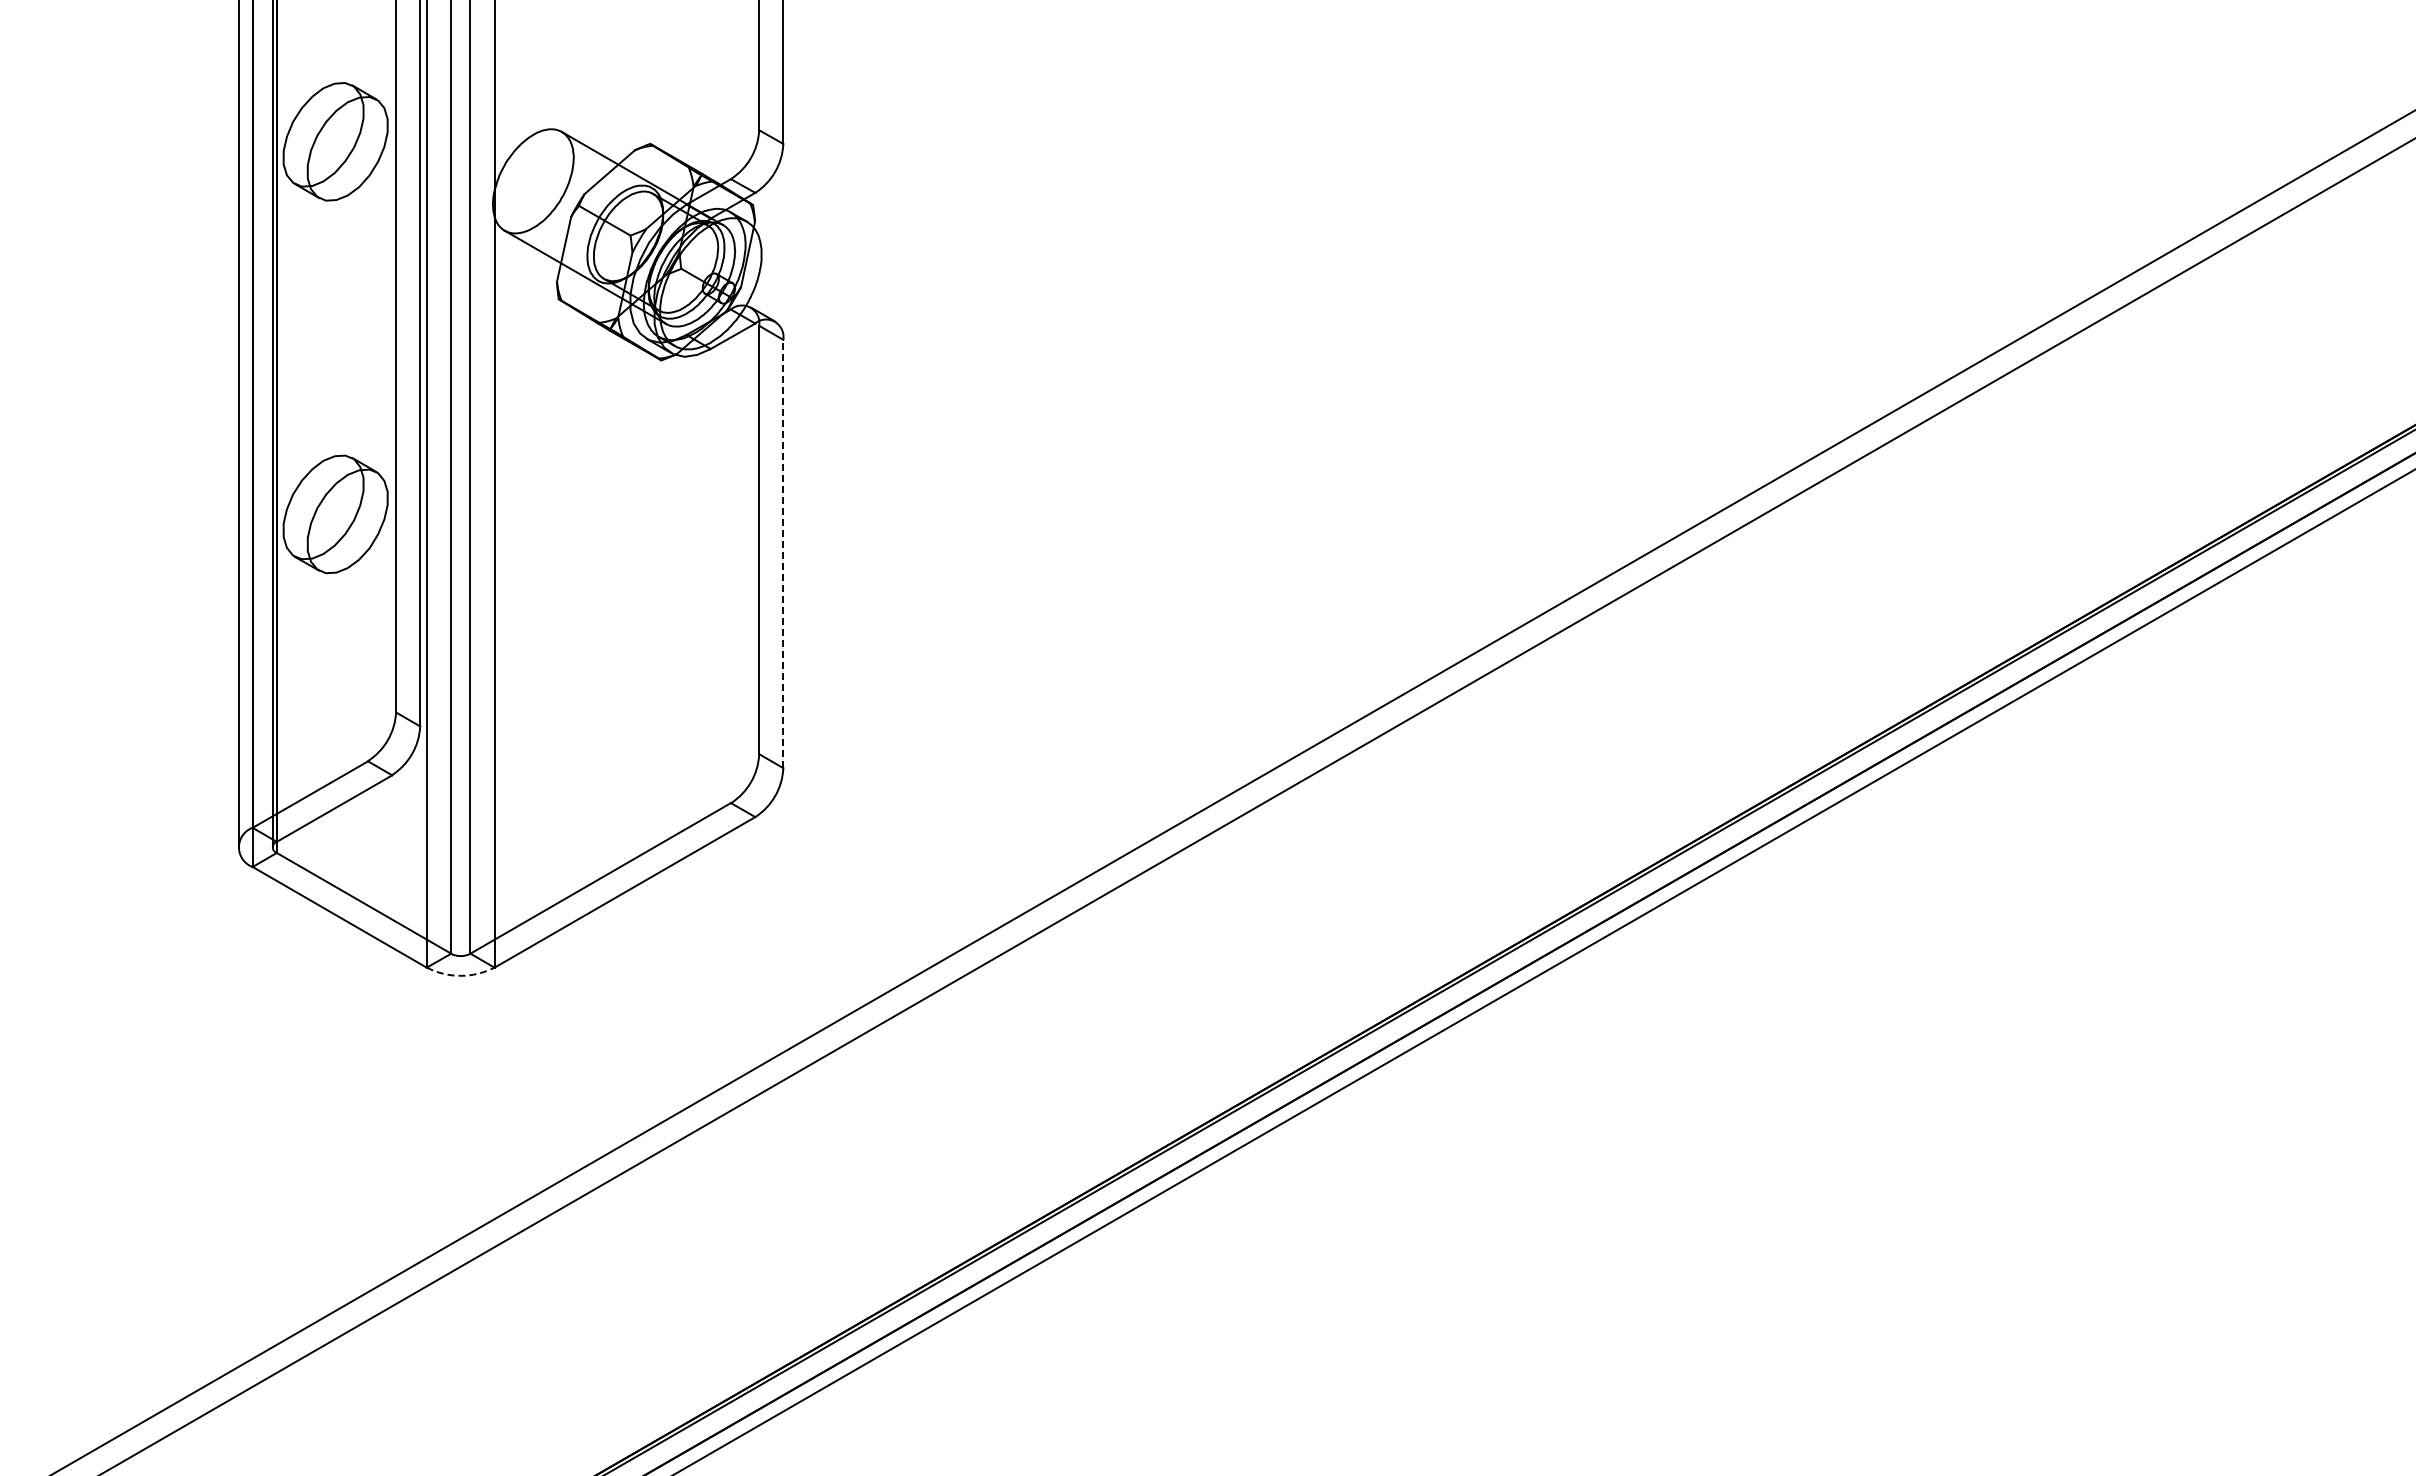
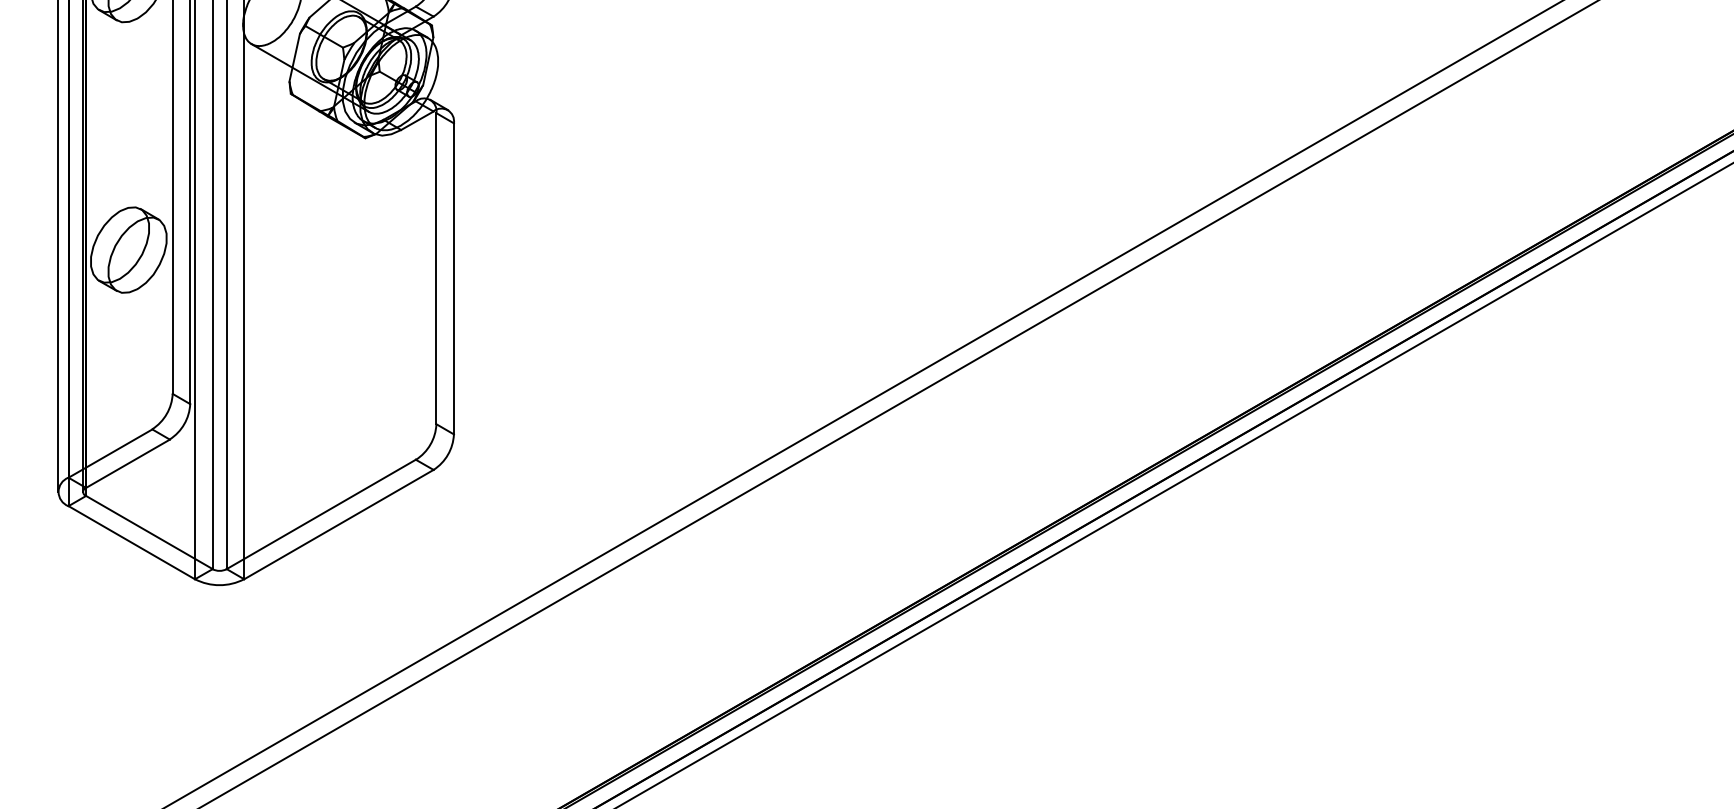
line: (783, 553) -> (454, 278), dashed -> solid
arc: (460, 975) -> (219, 584), dashed -> solid

